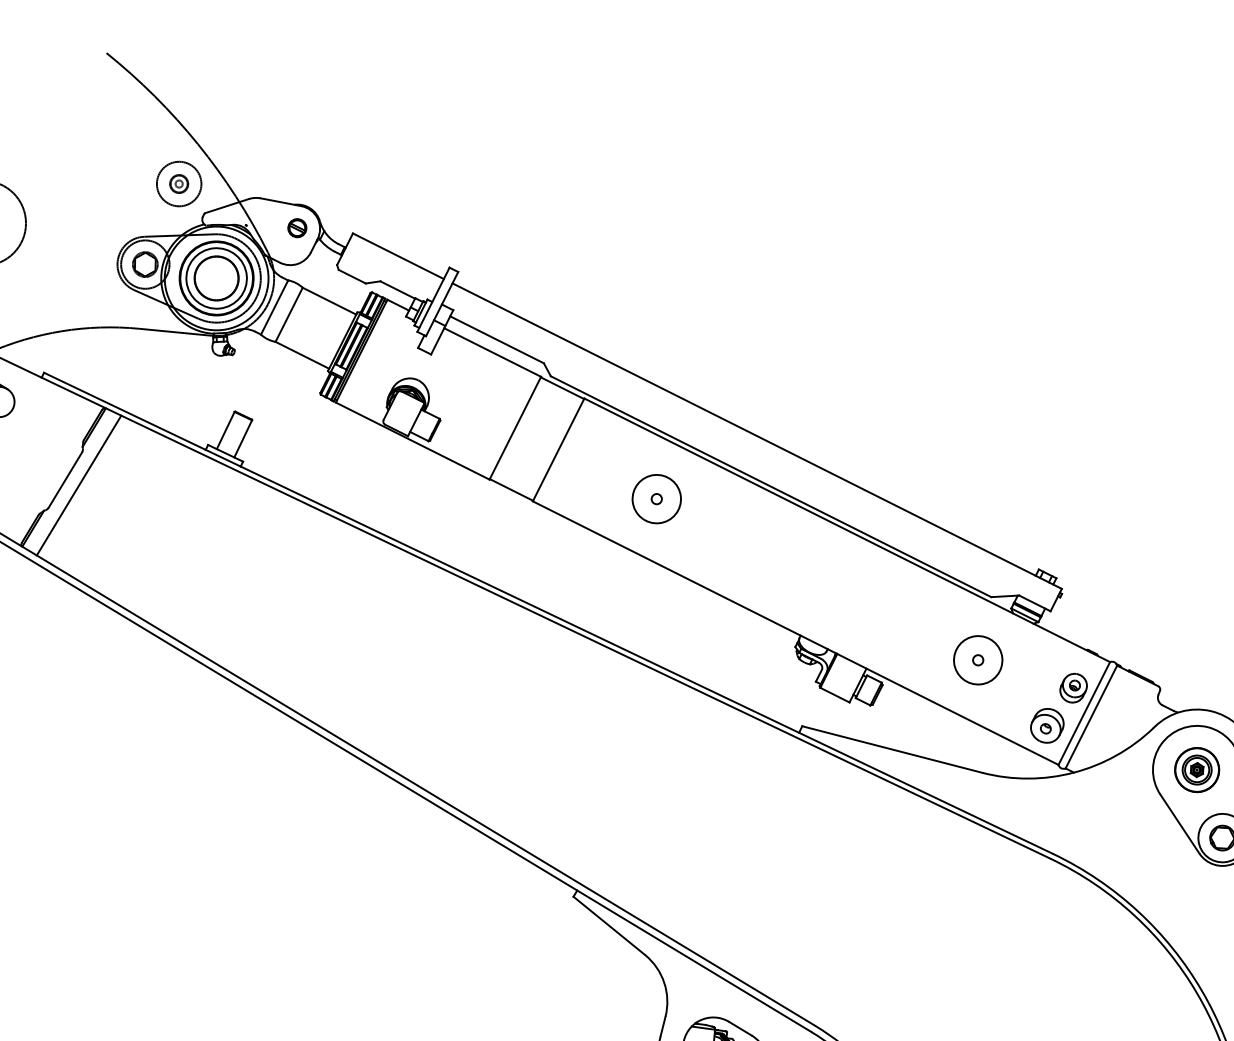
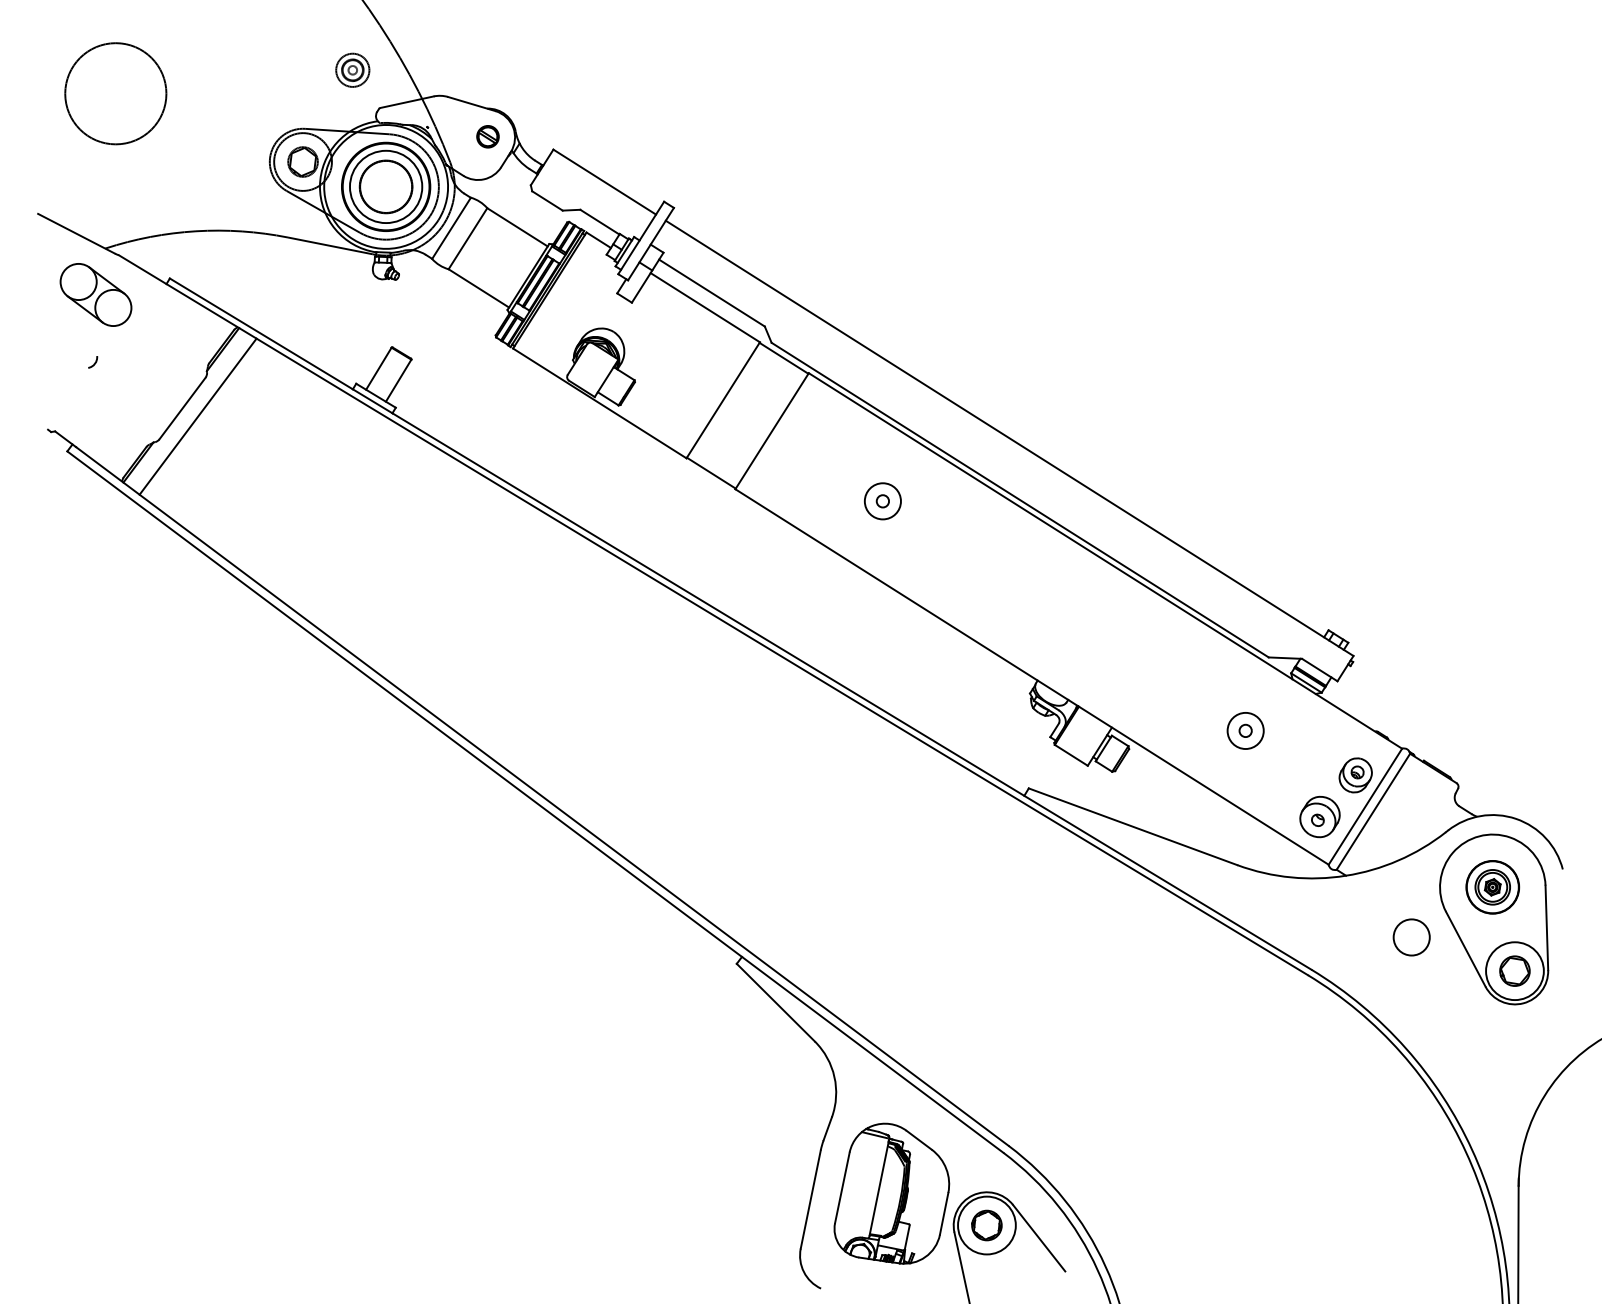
circle: (178, 183) -> (352, 69), size x0.62
circle: (656, 499) -> (882, 501), size x0.62
circle: (978, 659) -> (1245, 730), size x0.62
circle: (1133, 818) -> (1411, 937), added

